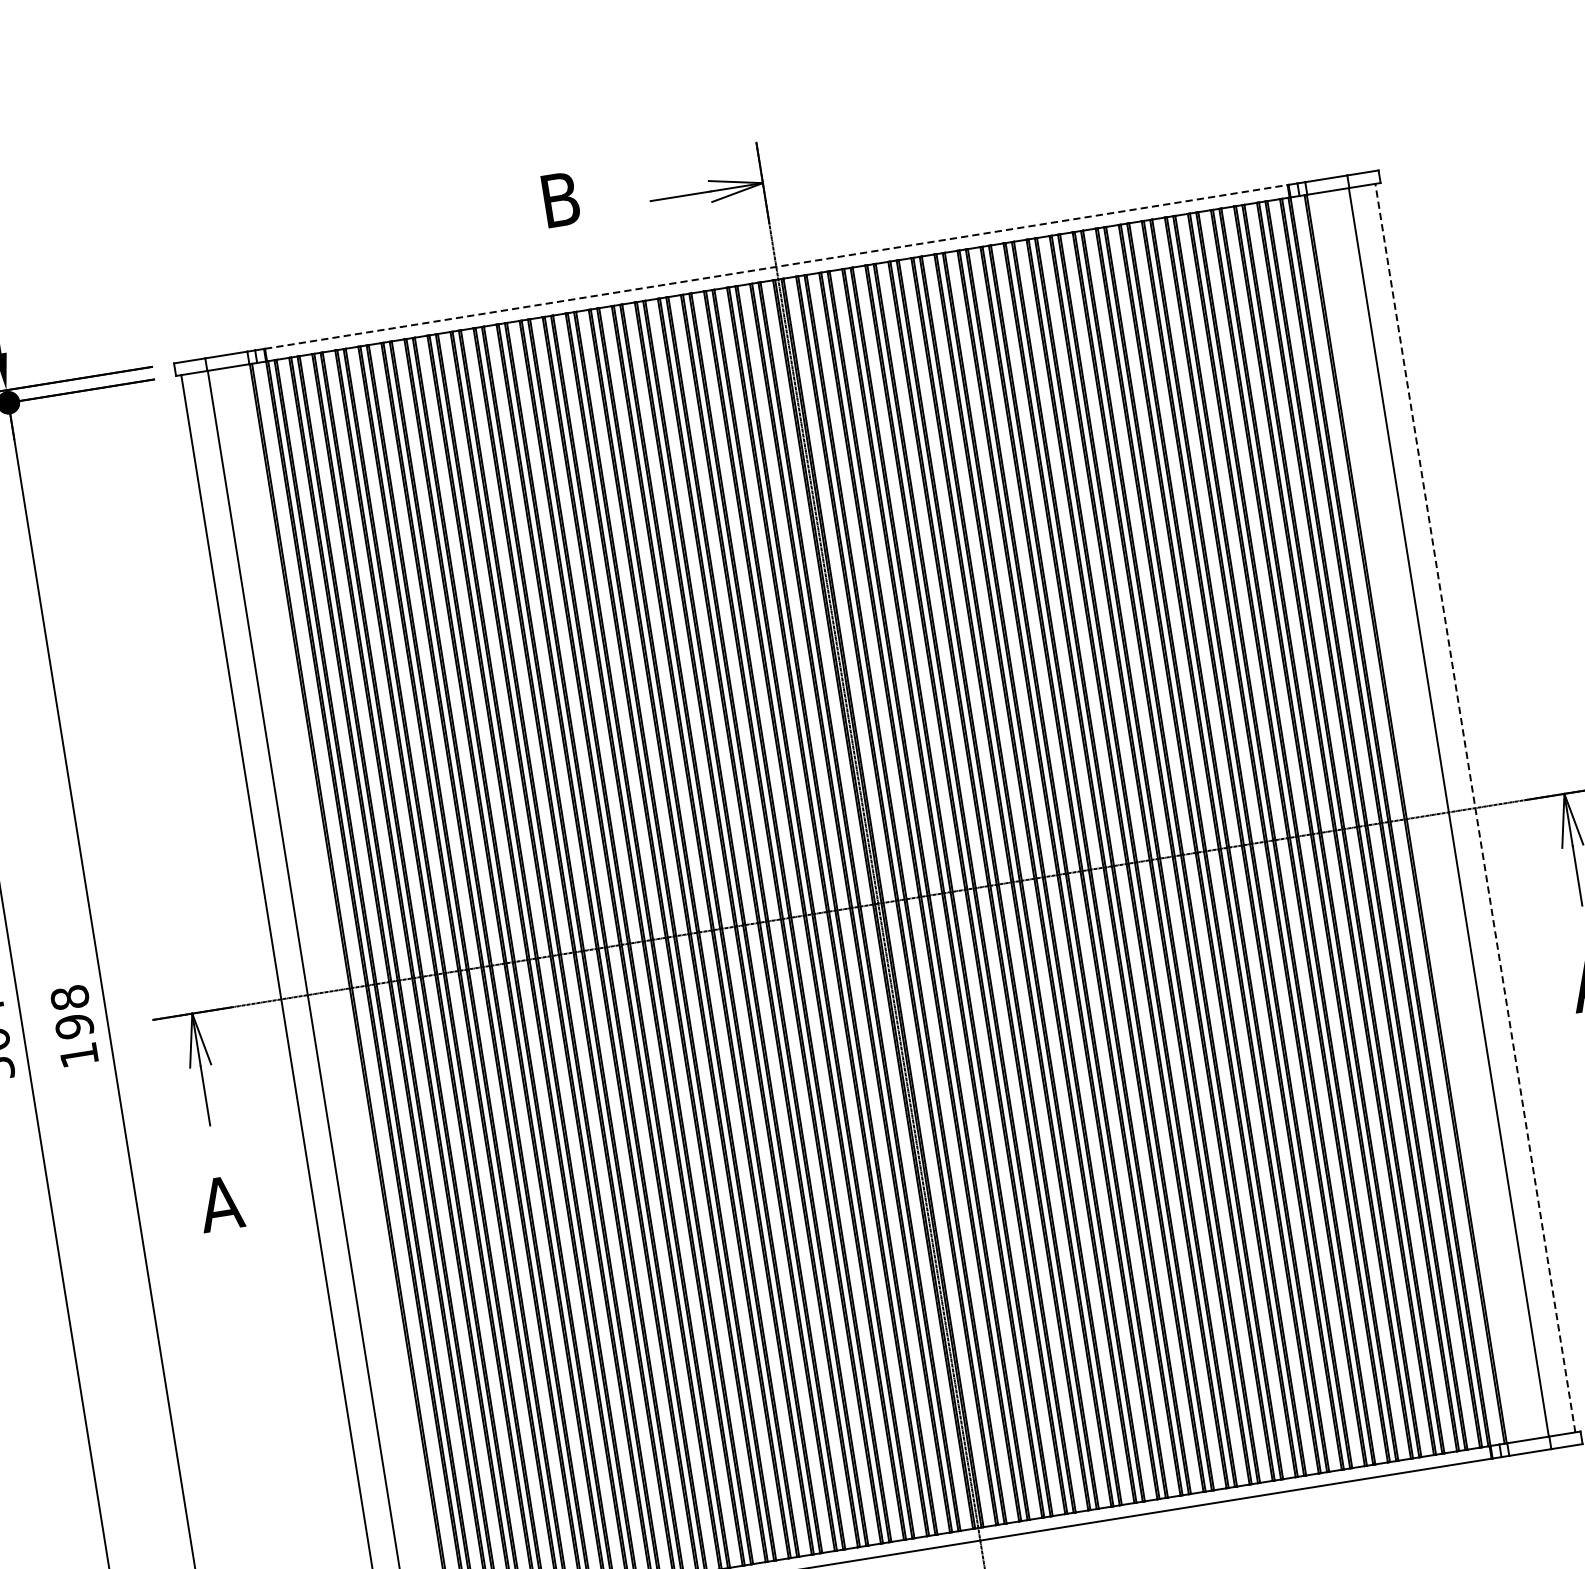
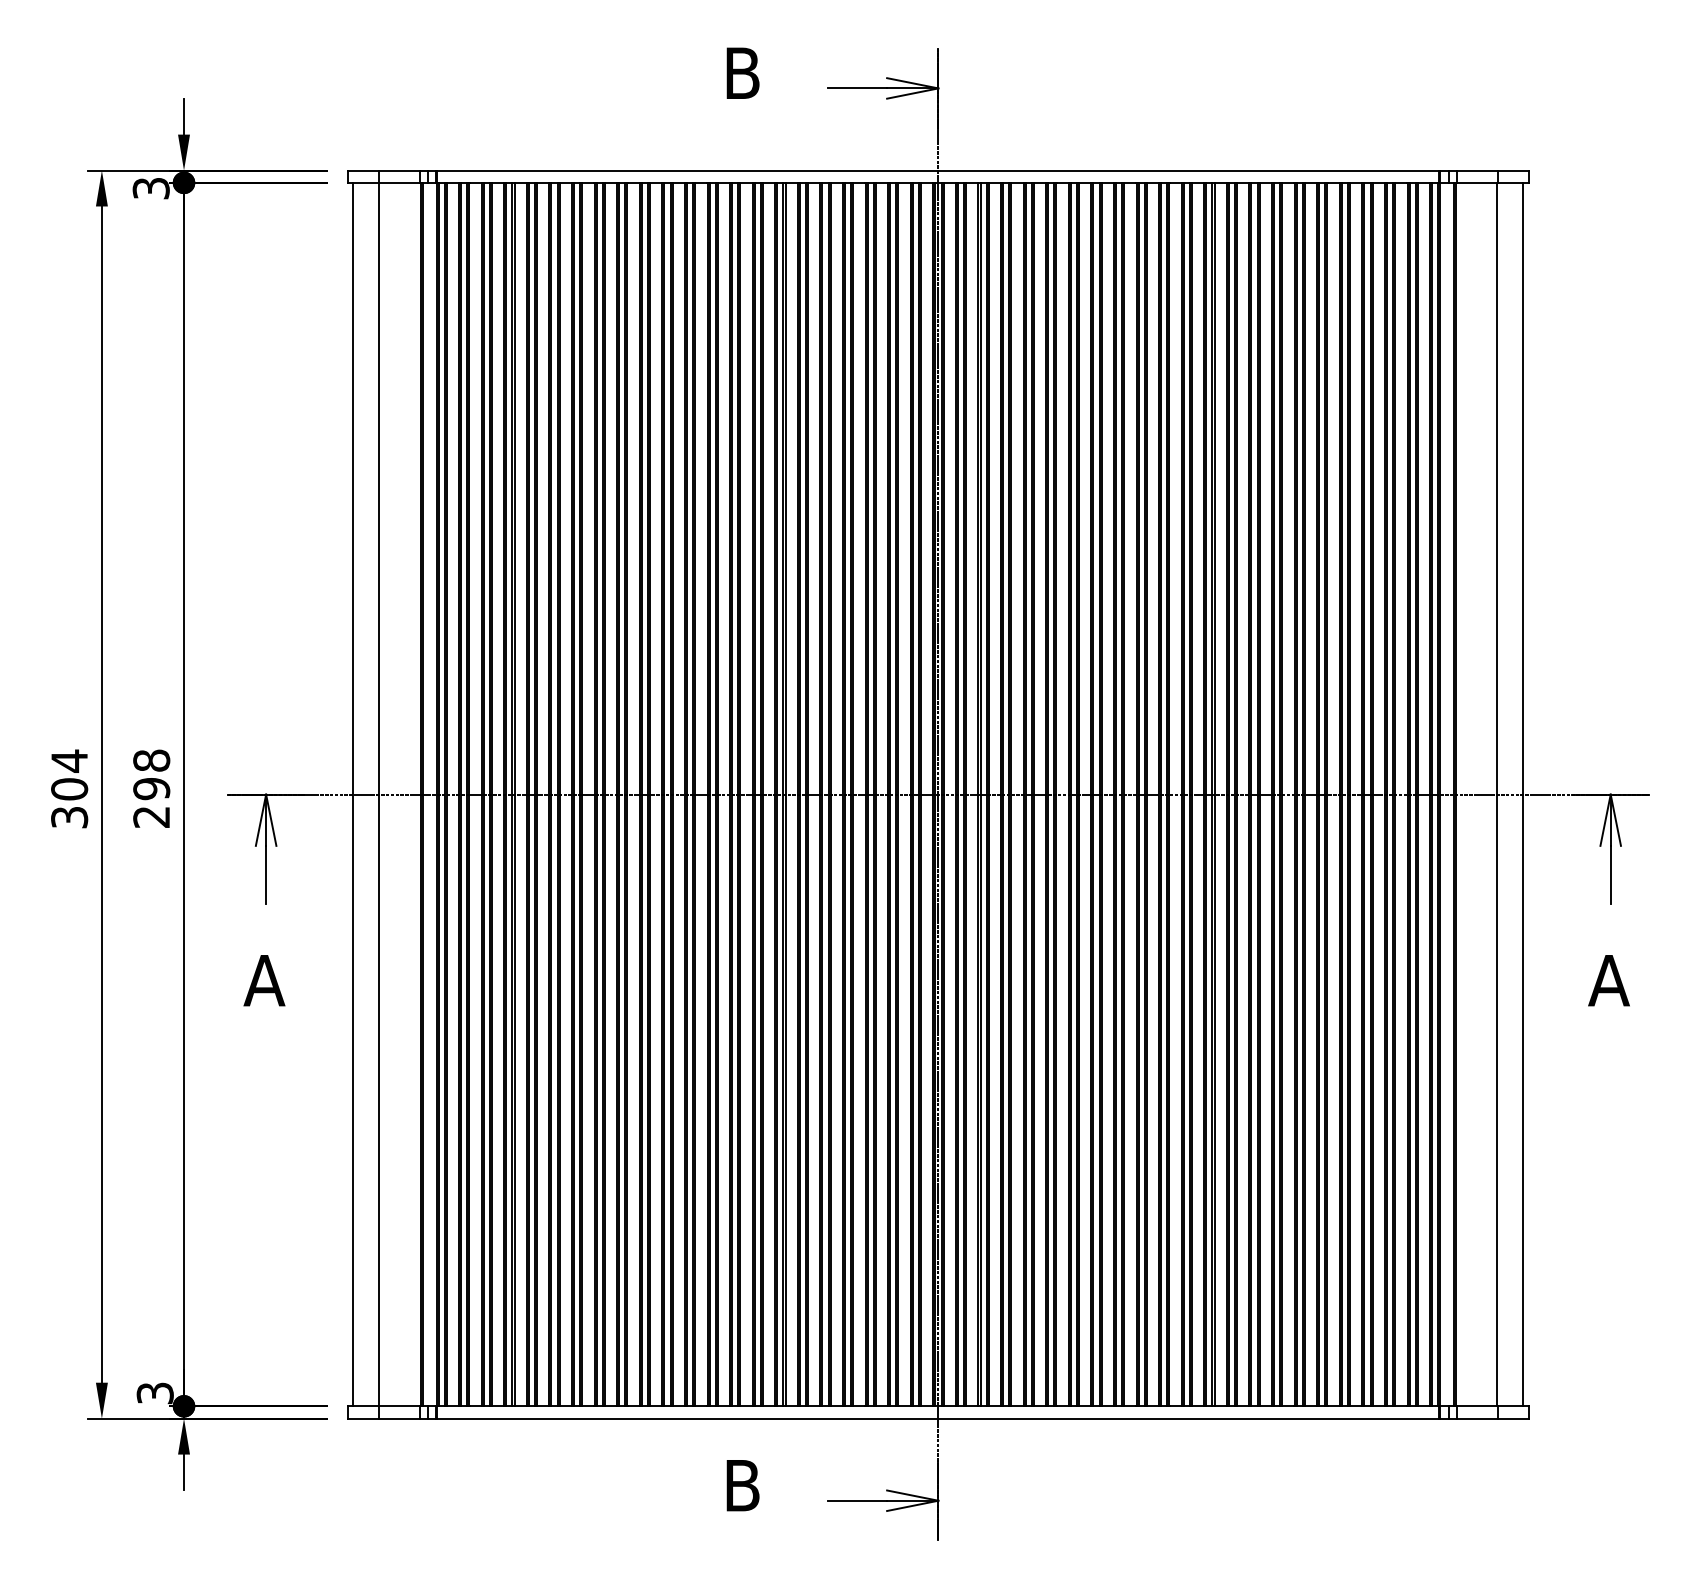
line: (776, 266) -> (938, 170), dashed -> solid
line: (1475, 808) -> (1523, 794), dashed -> solid
text: (79, 1055) -> (151, 817), 198 -> 298

